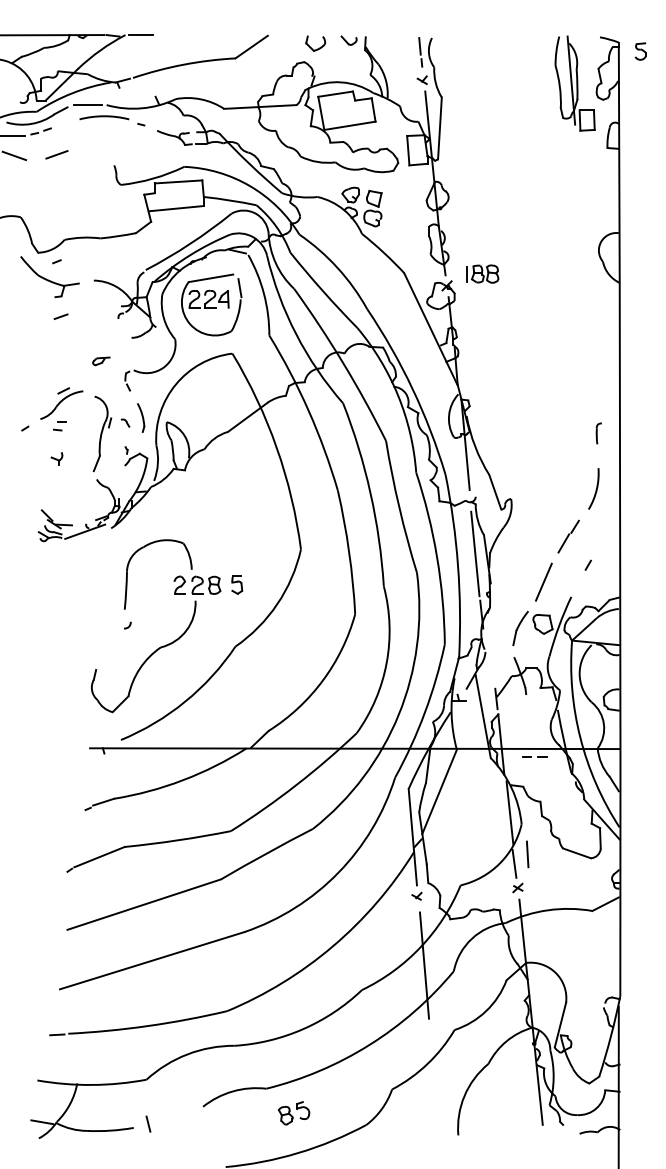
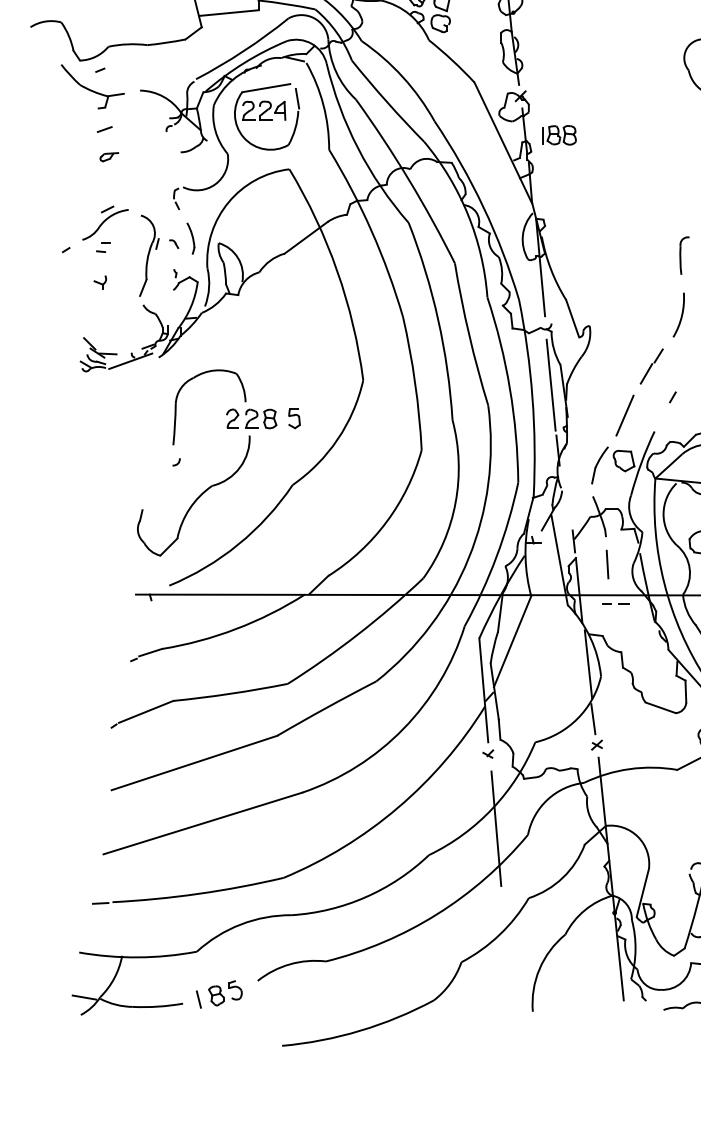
part: (482, 273) -> (558, 134), moved
part: (101, 361) -> (109, 157), moved
part: (598, 433) -> (683, 255), size x1.67
line: (527, 854) -> (607, 564), moved
part: (293, 1113) -> (224, 993), moved

